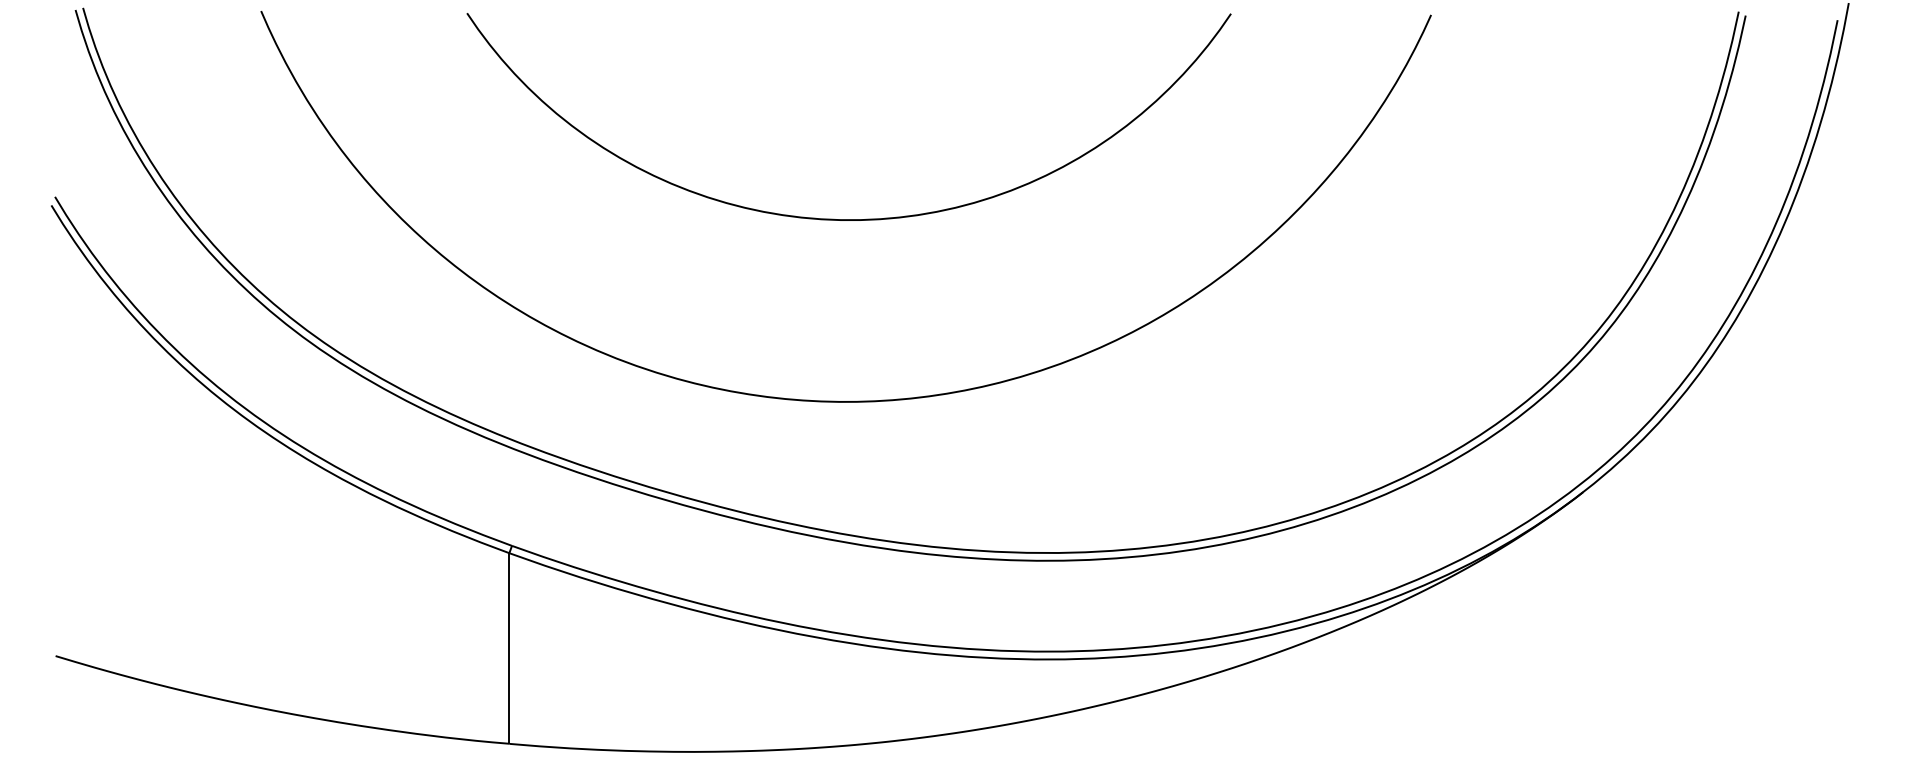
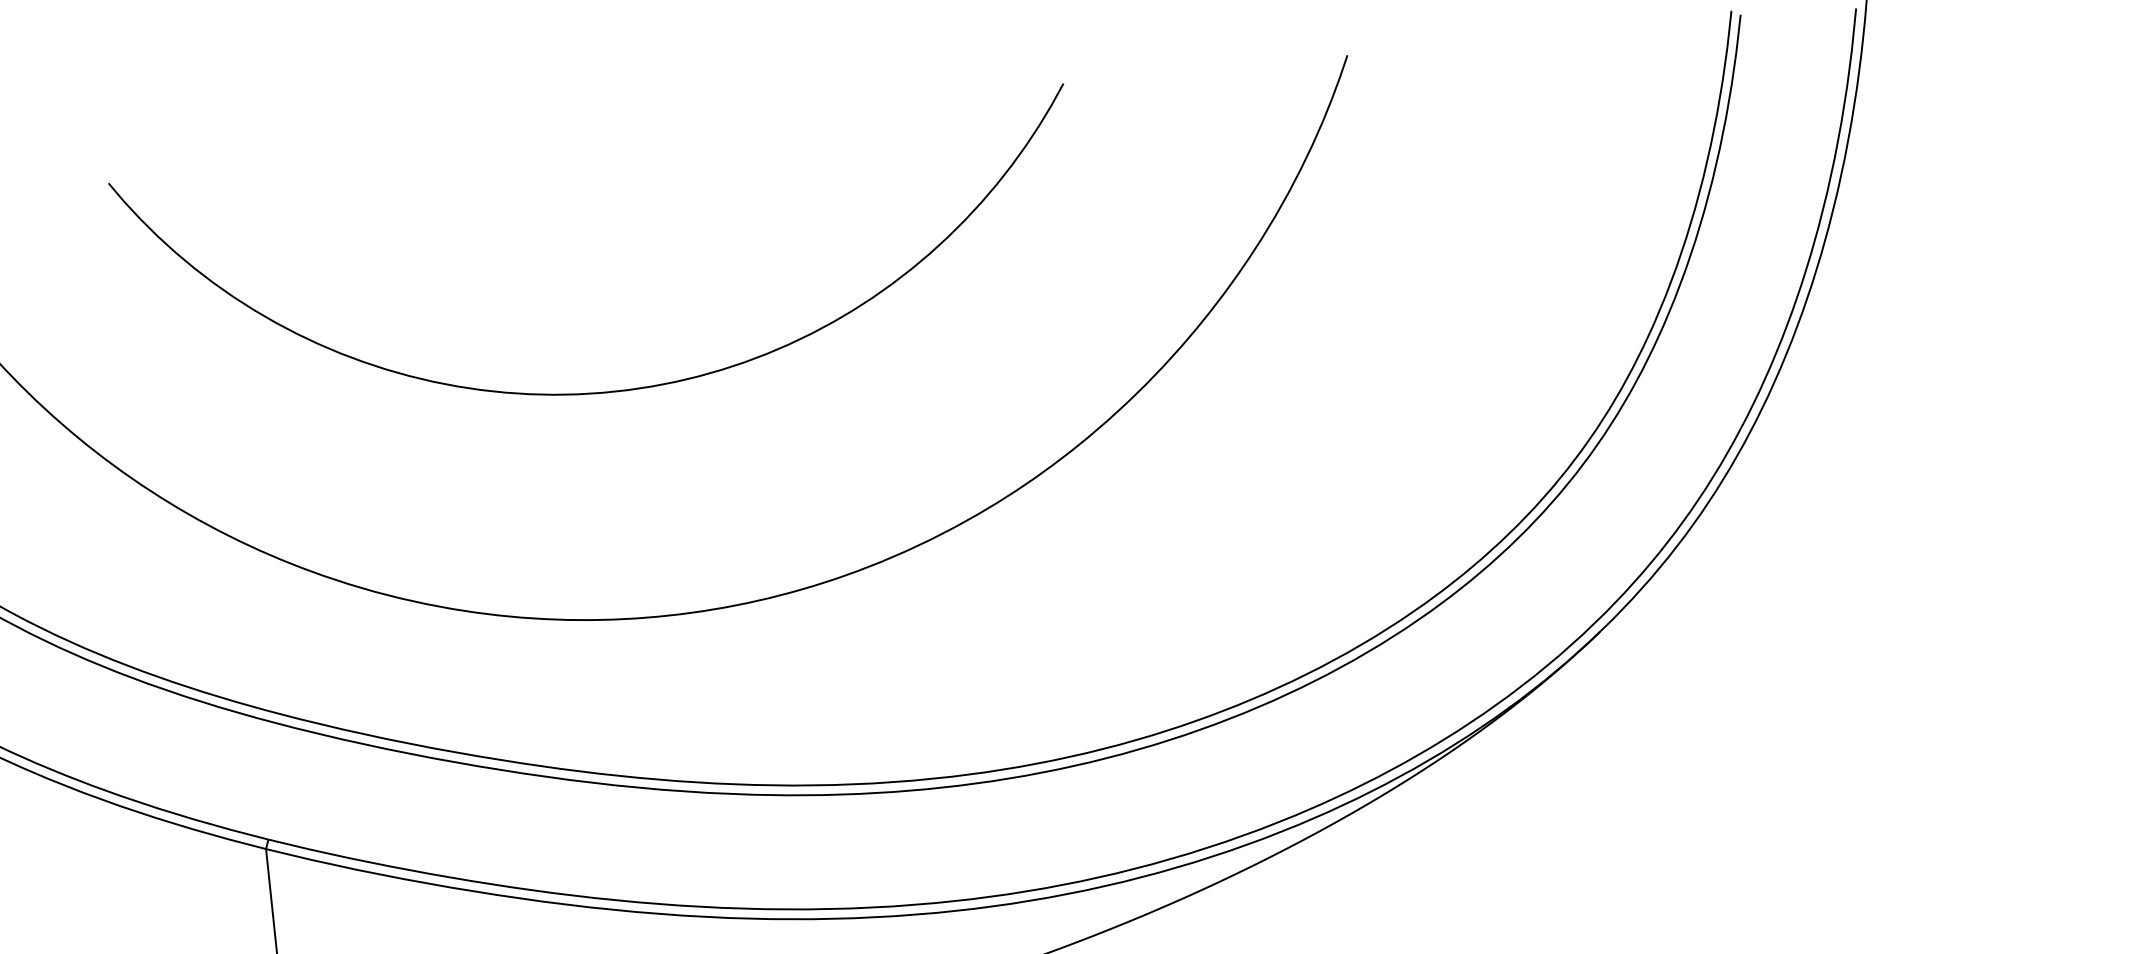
curve: (848, 219) -> (612, 391), moved

